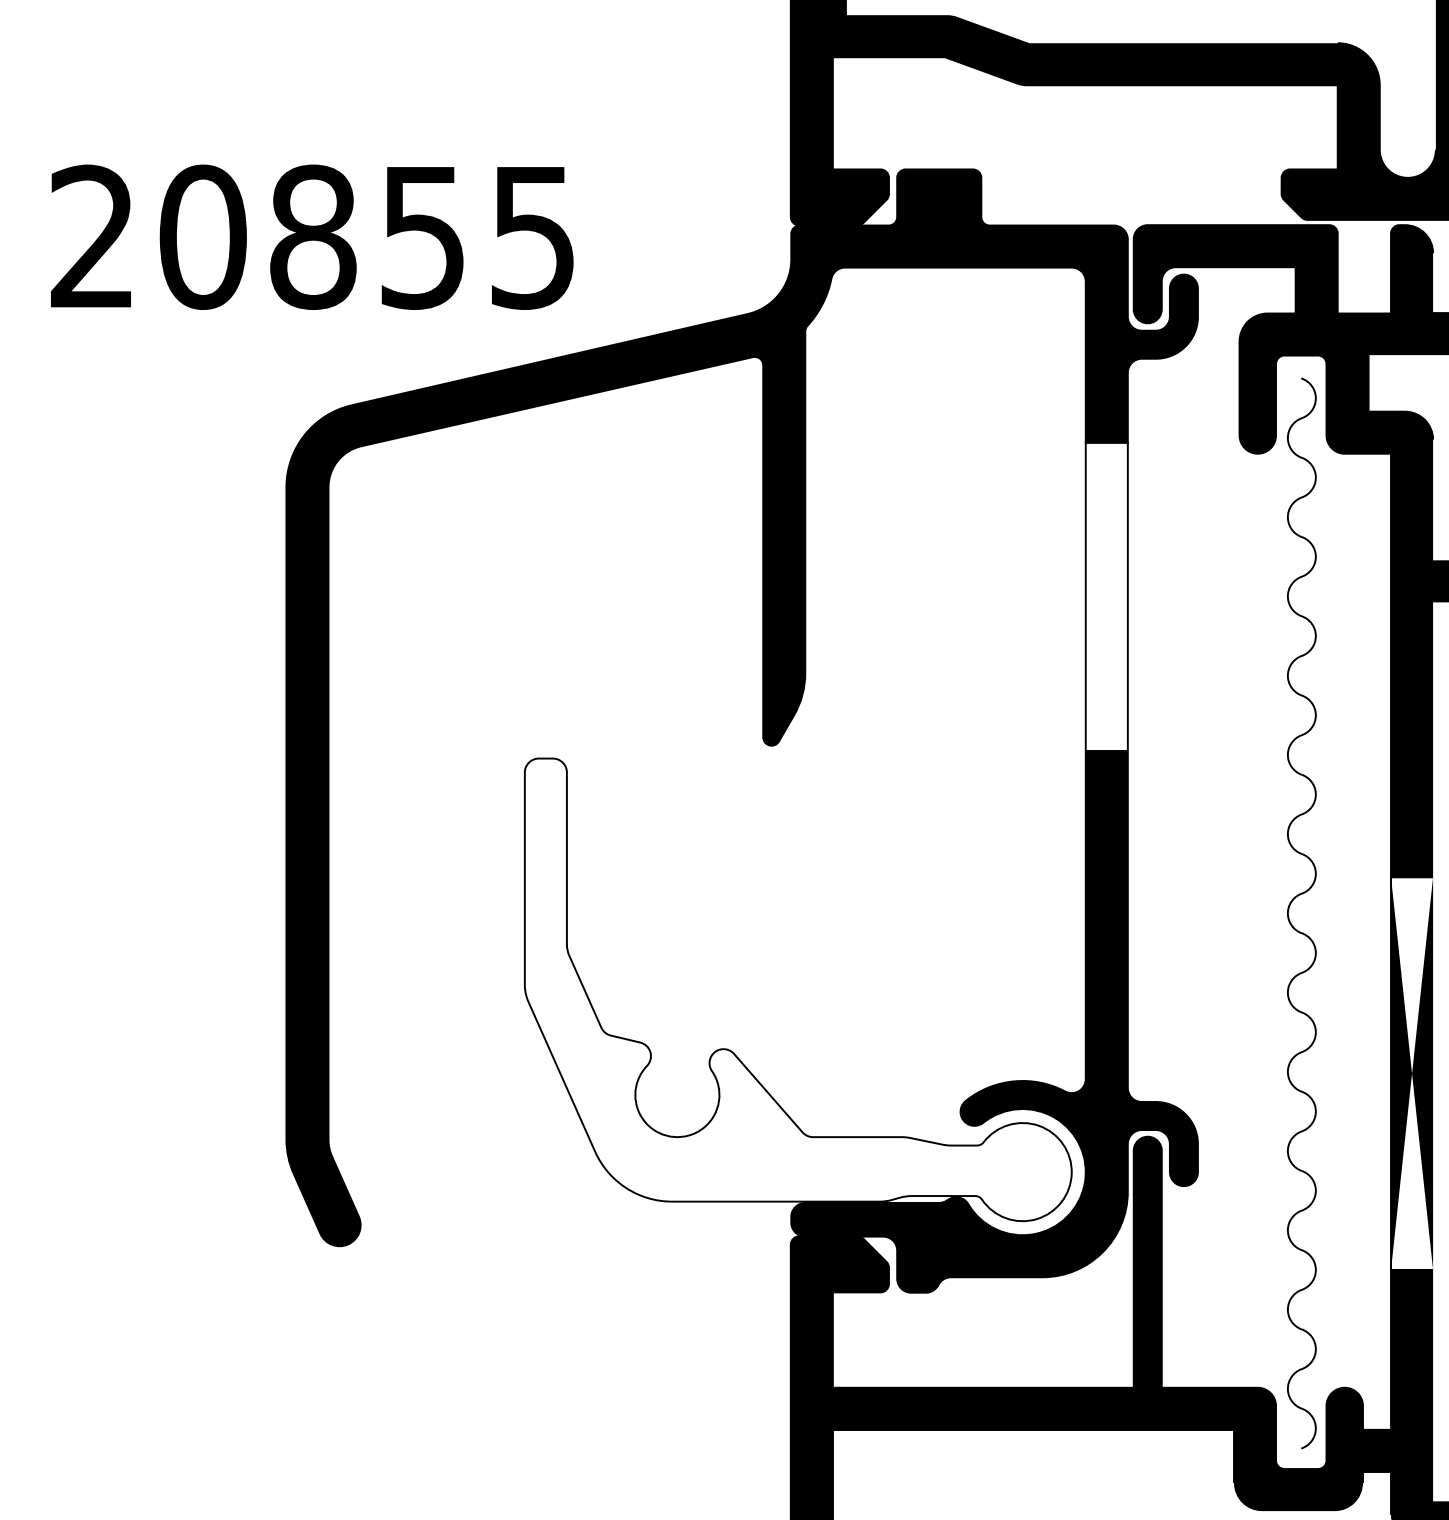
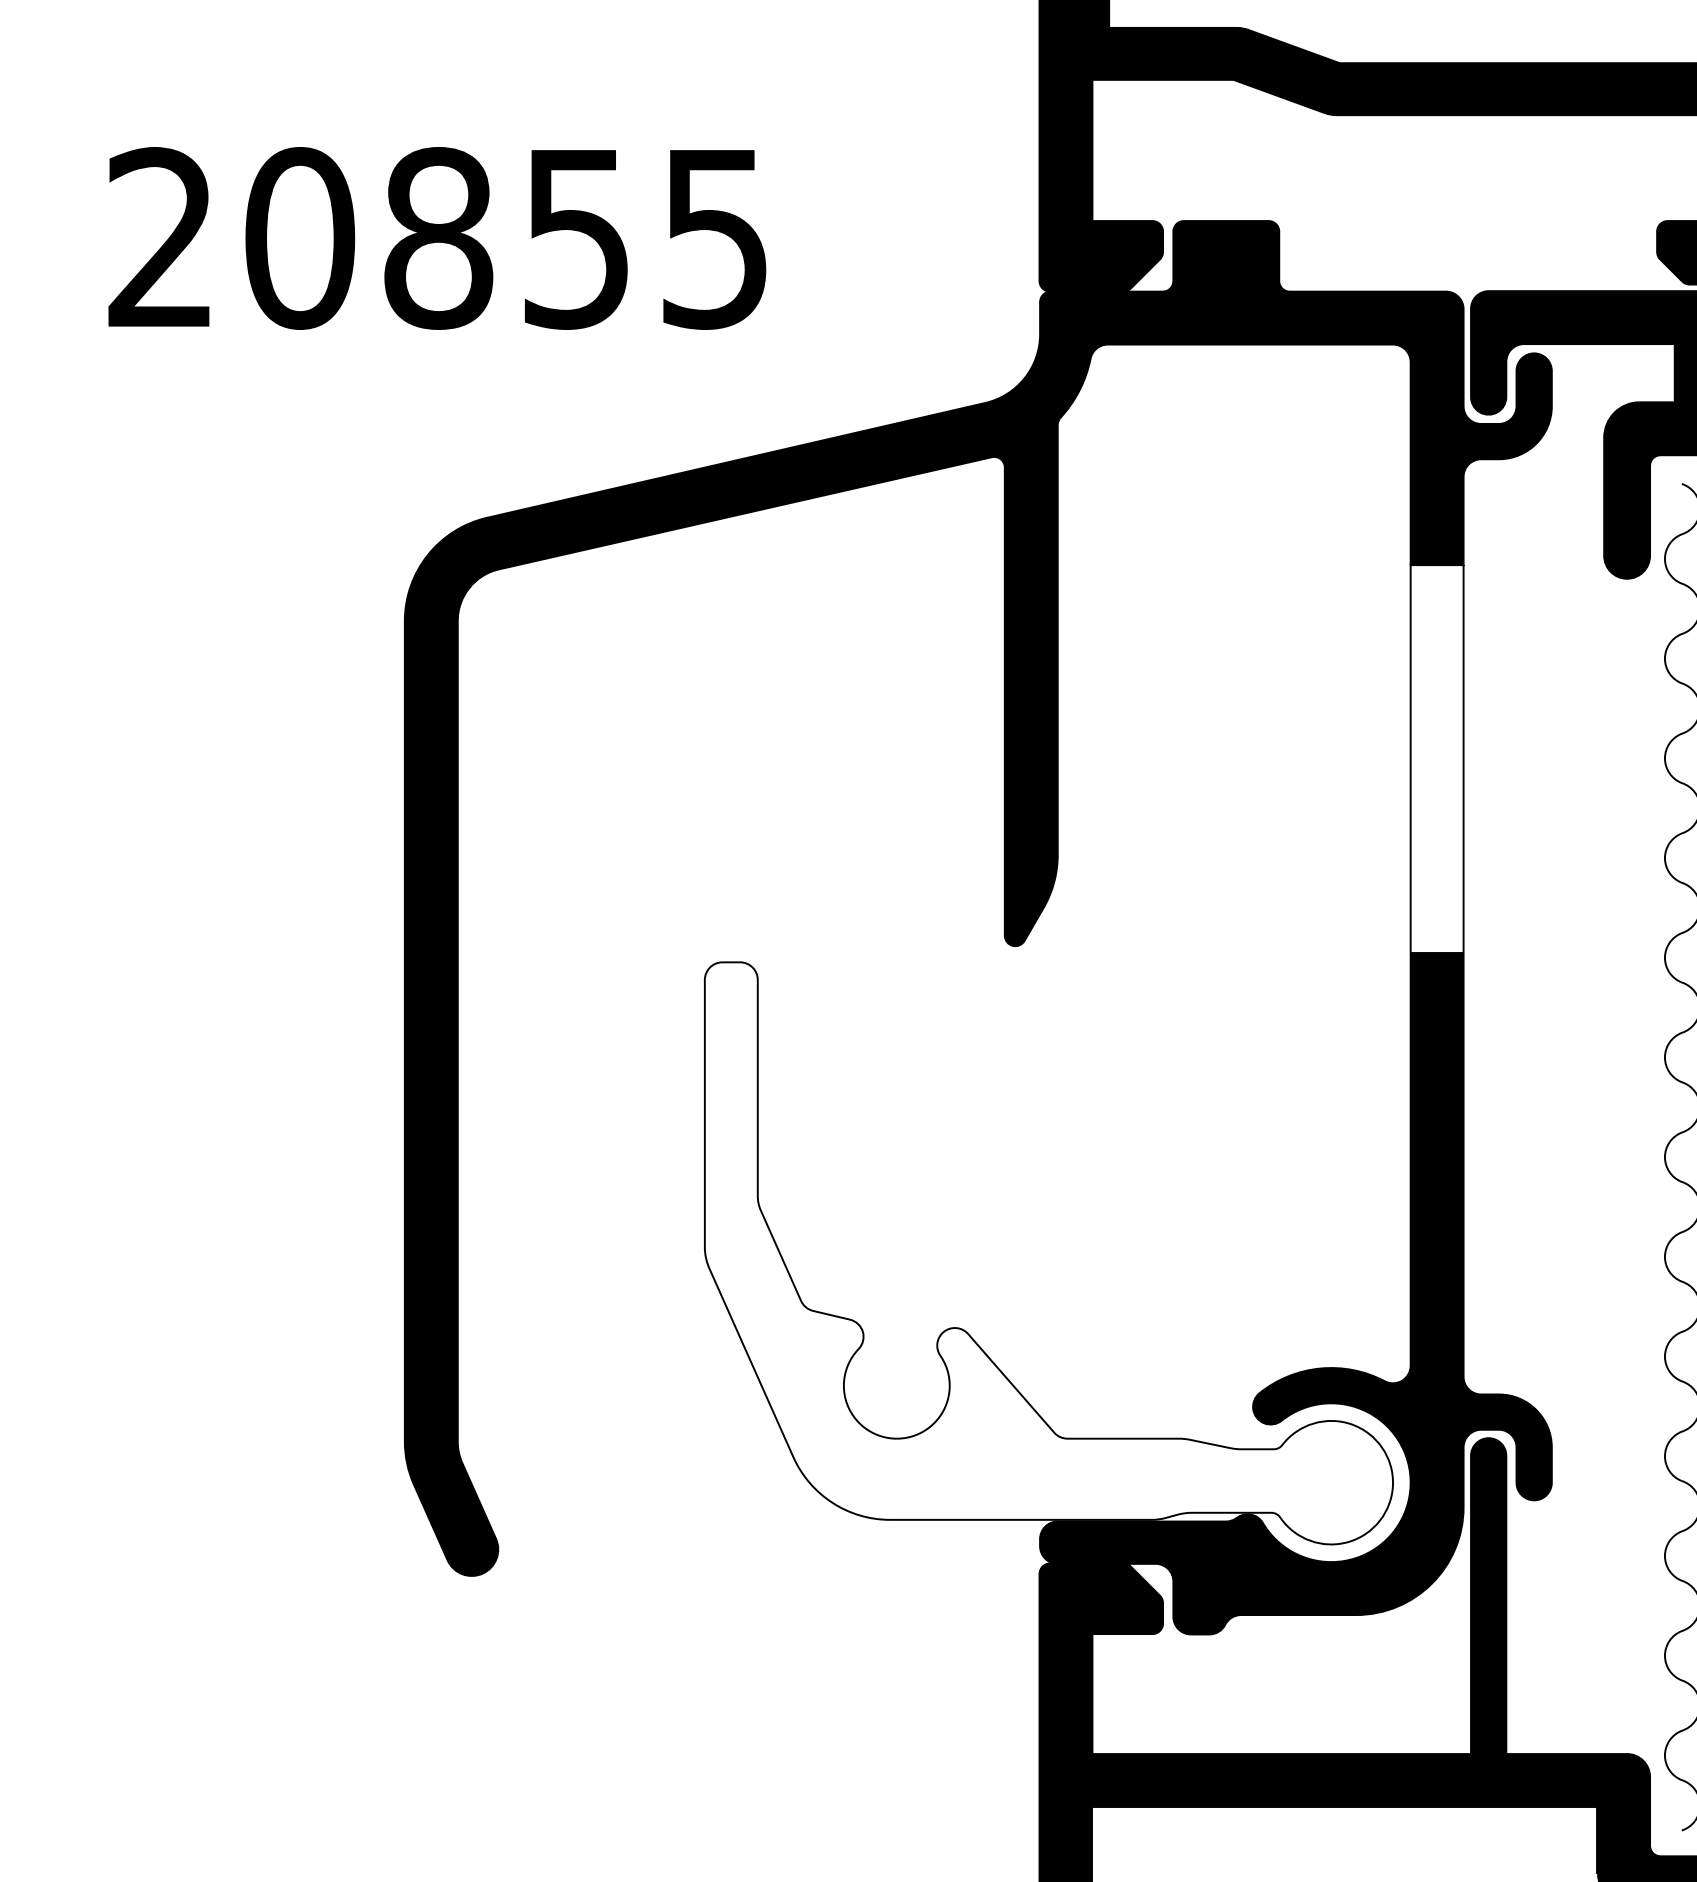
text: (312, 236) -> (437, 237), moved

